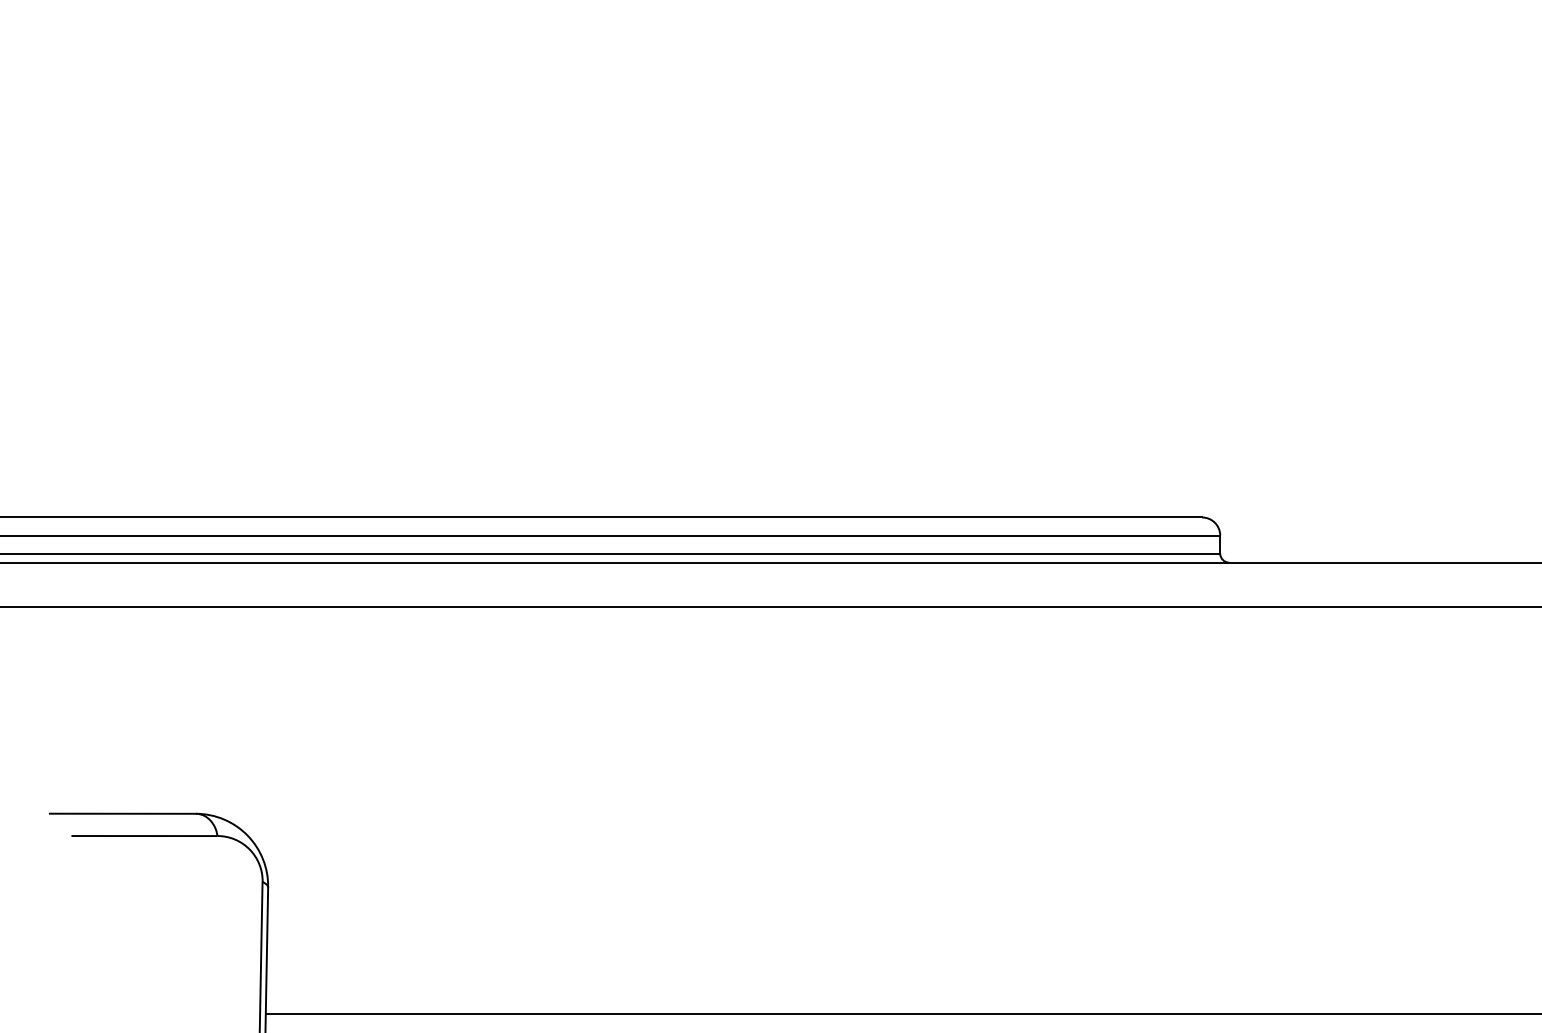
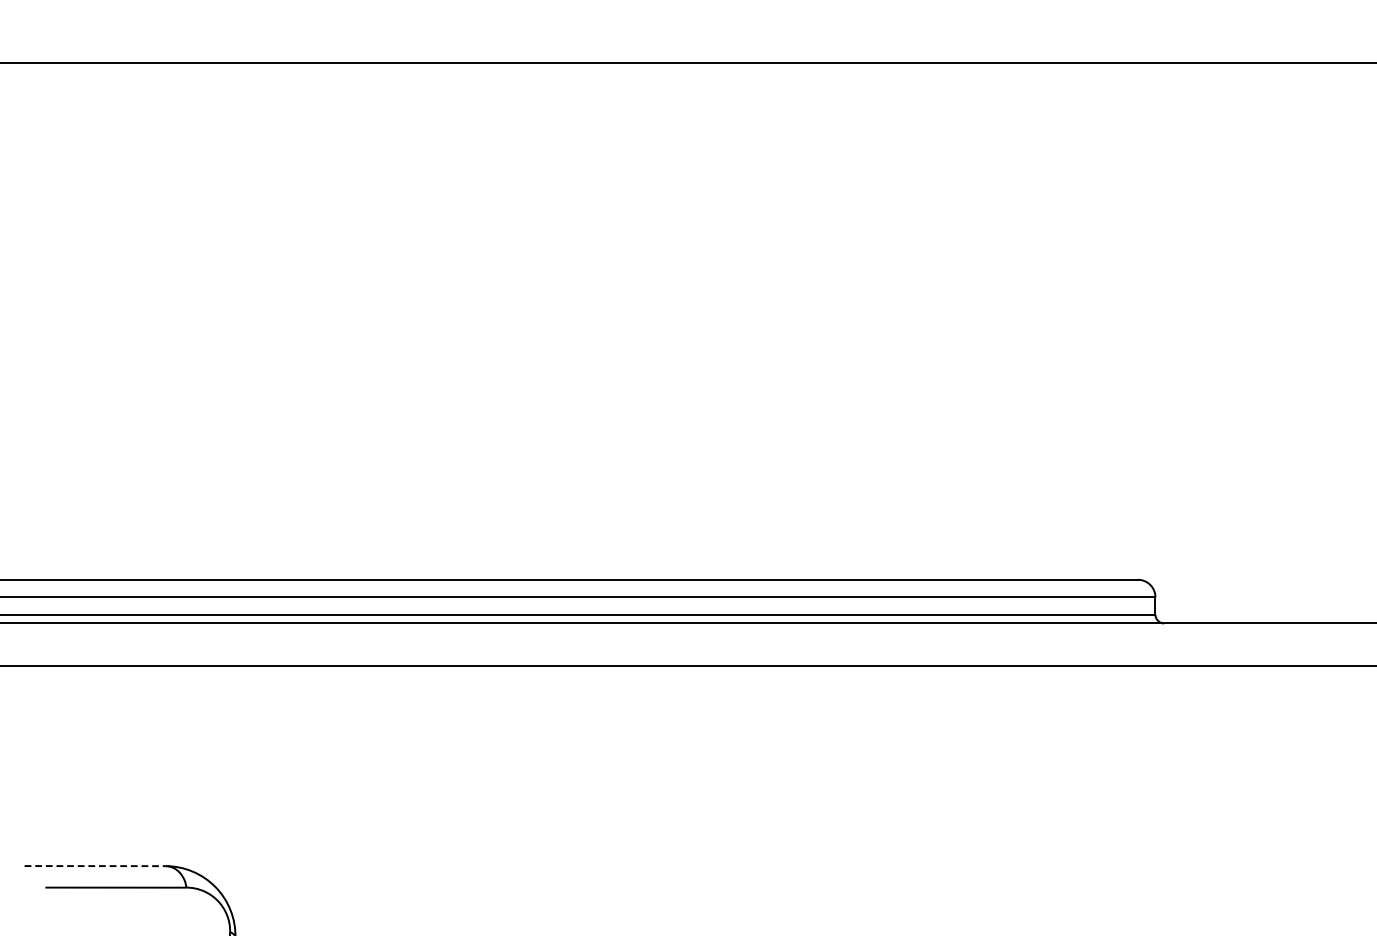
line: (123, 813) -> (95, 865), solid -> dashed

